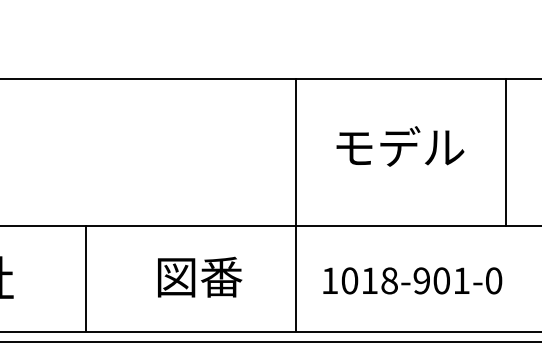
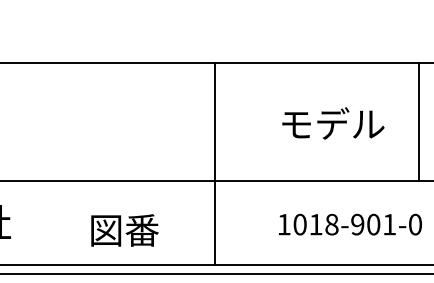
text: (400, 146) -> (333, 123), moved
line: (505, 152) -> (419, 121), moved
line: (295, 205) -> (214, 164), moved
text: (200, 276) -> (125, 229), moved
line: (85, 278) -> (68, 222), removed
text: (412, 280) -> (350, 224), moved

